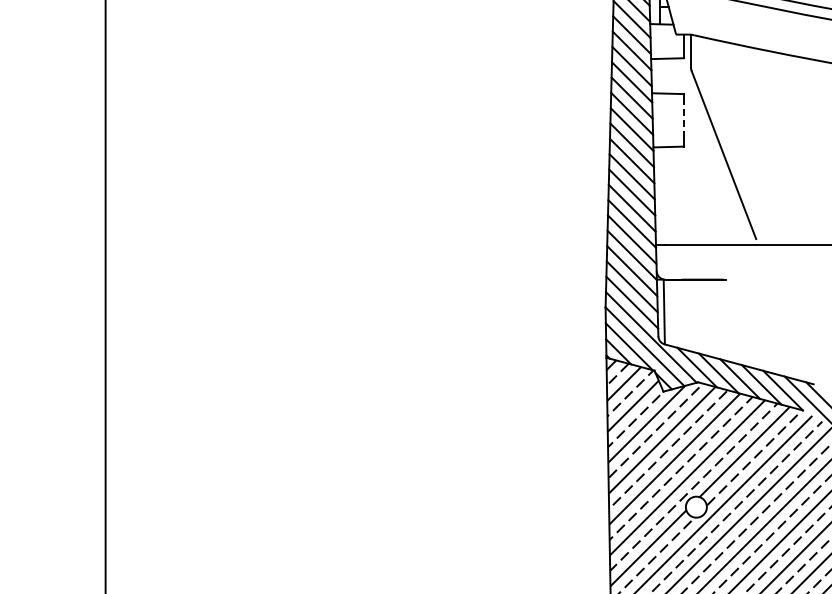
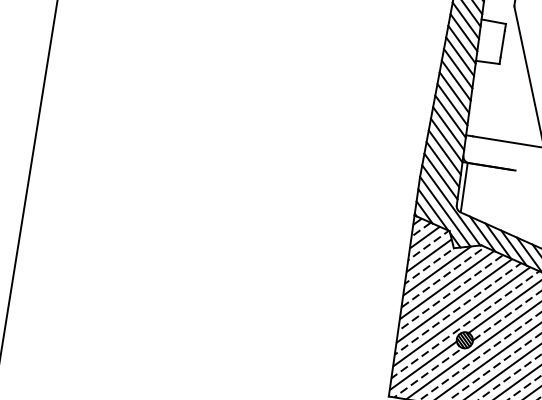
line: (684, 120) -> (503, 44), dashed -> solid
hatch: (695, 506) -> (464, 339), added

